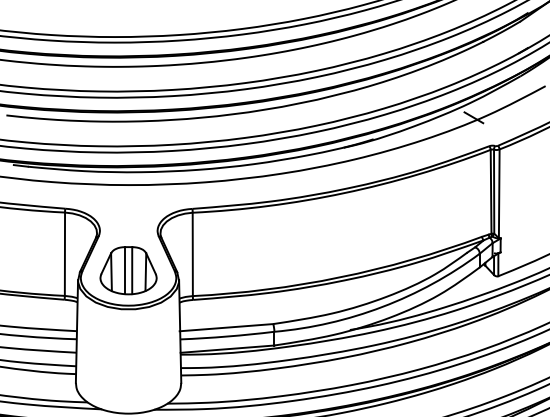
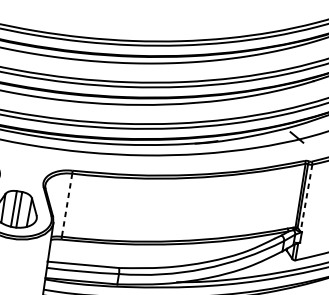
line: (499, 194) -> (306, 198), solid -> dashed
line: (192, 254) -> (66, 205), solid -> dashed

